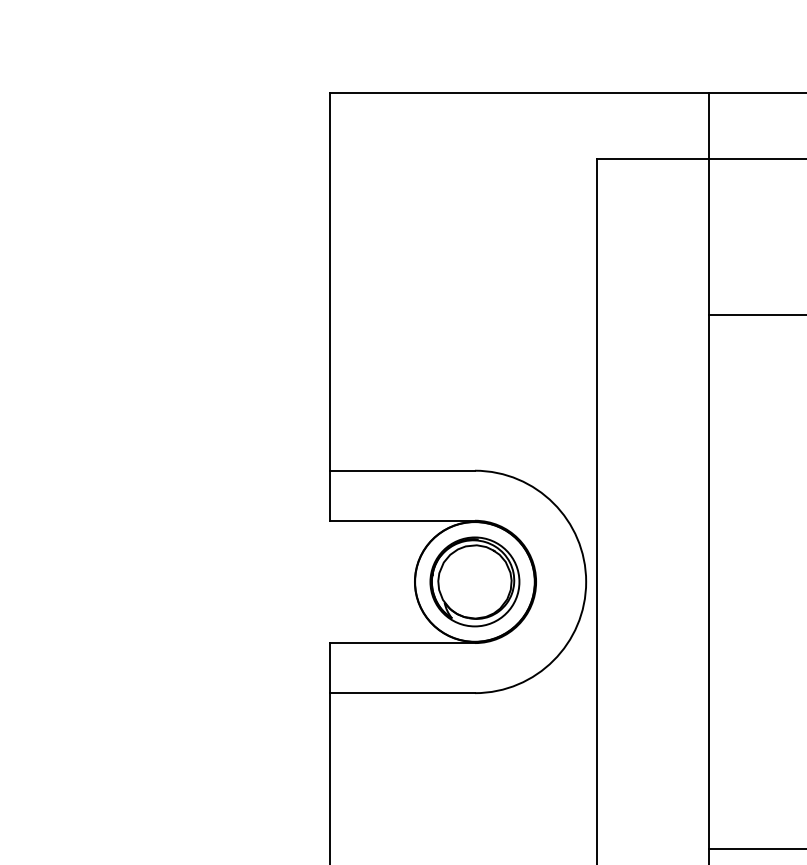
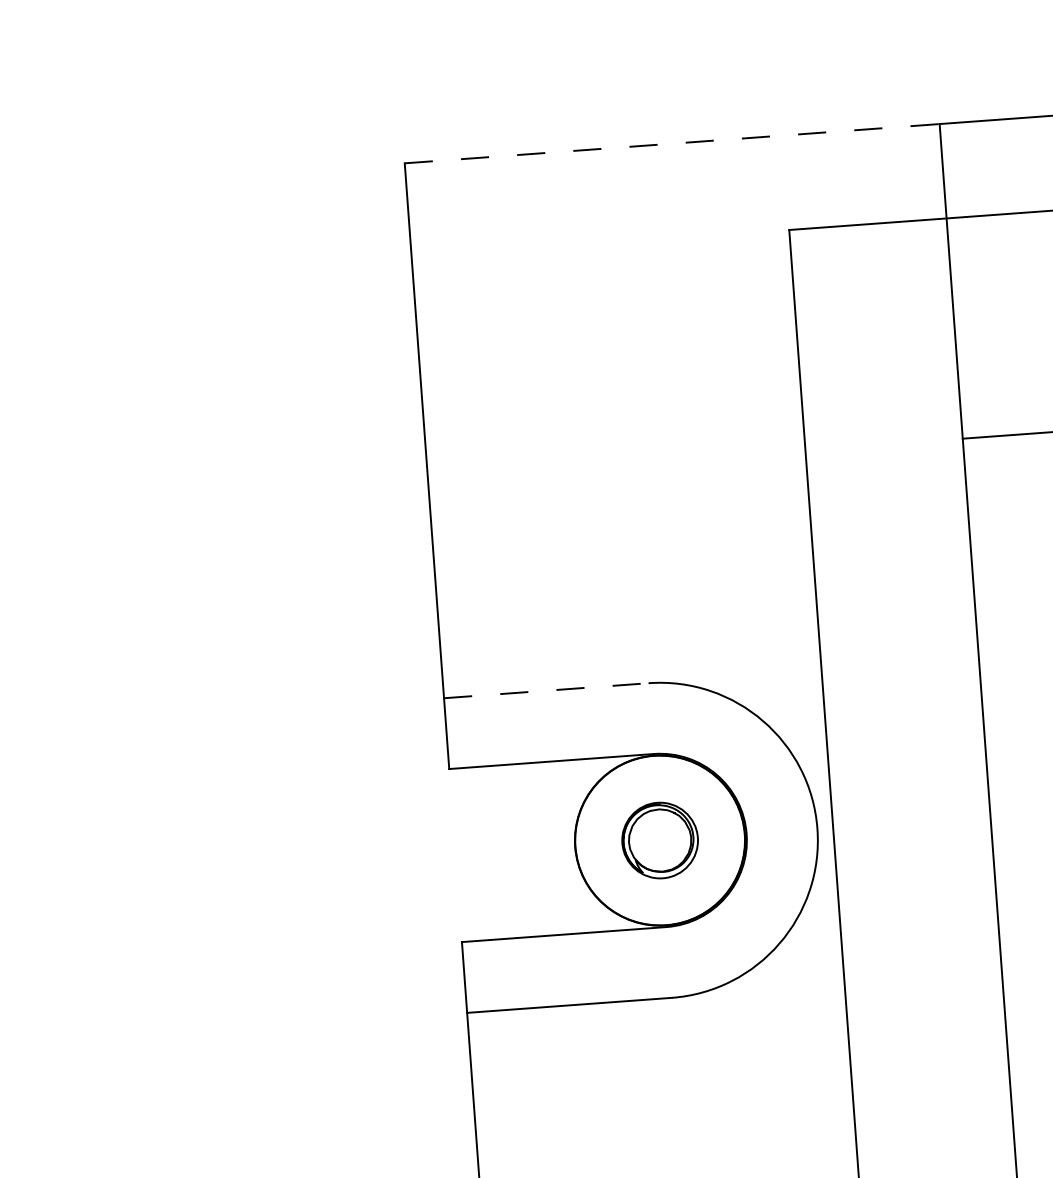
line: (519, 92) -> (672, 143), solid -> dashed
line: (403, 470) -> (547, 690), solid -> dashed
part: (474, 581) -> (659, 839), size x0.6

